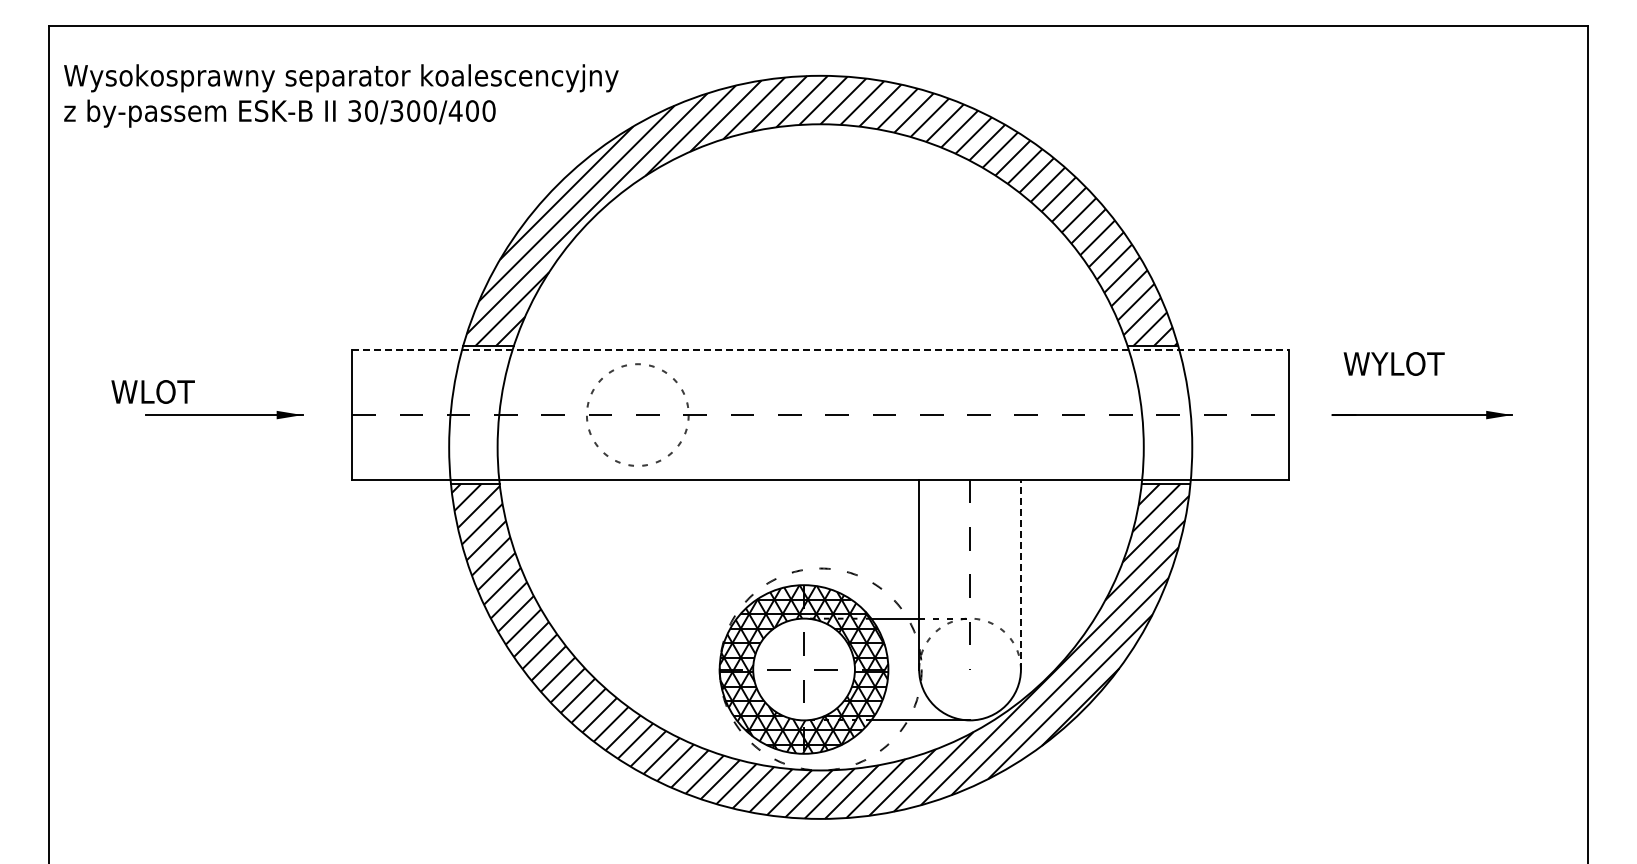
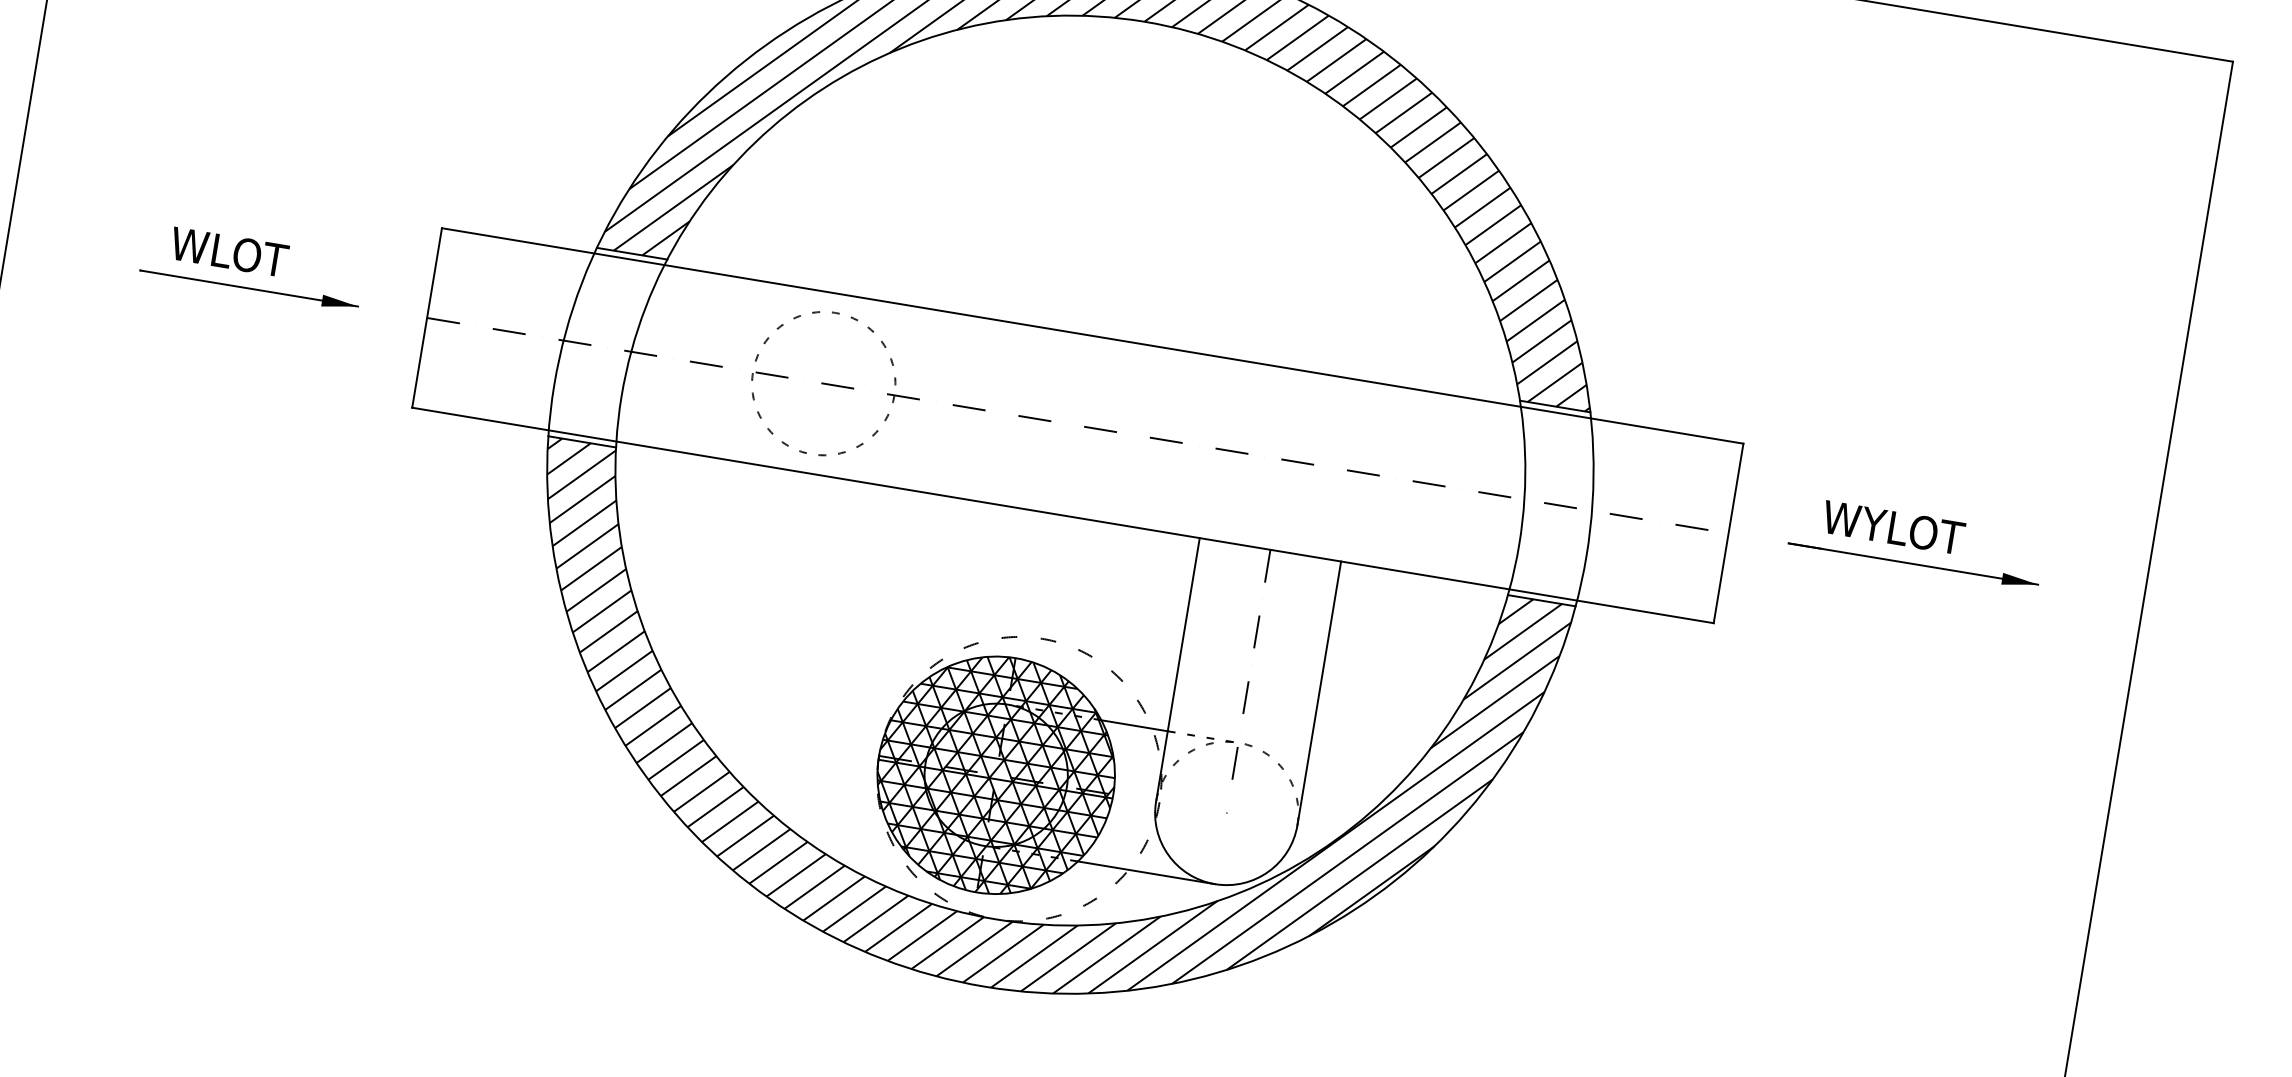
line: (821, 350) -> (1093, 336), dashed -> solid
text: (1393, 363) -> (1892, 526), moved
text: (152, 391) -> (228, 251), moved
line: (1020, 574) -> (1318, 693), dashed -> solid
hatch: (803, 669) -> (995, 775), added

